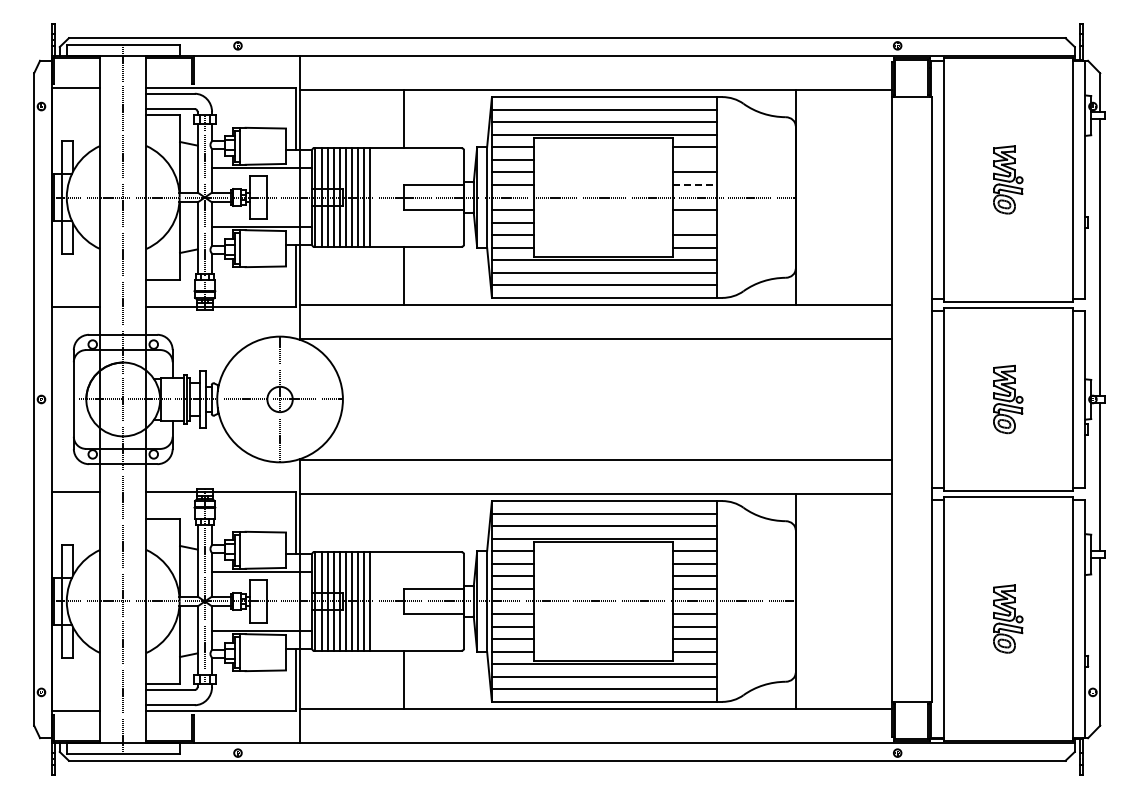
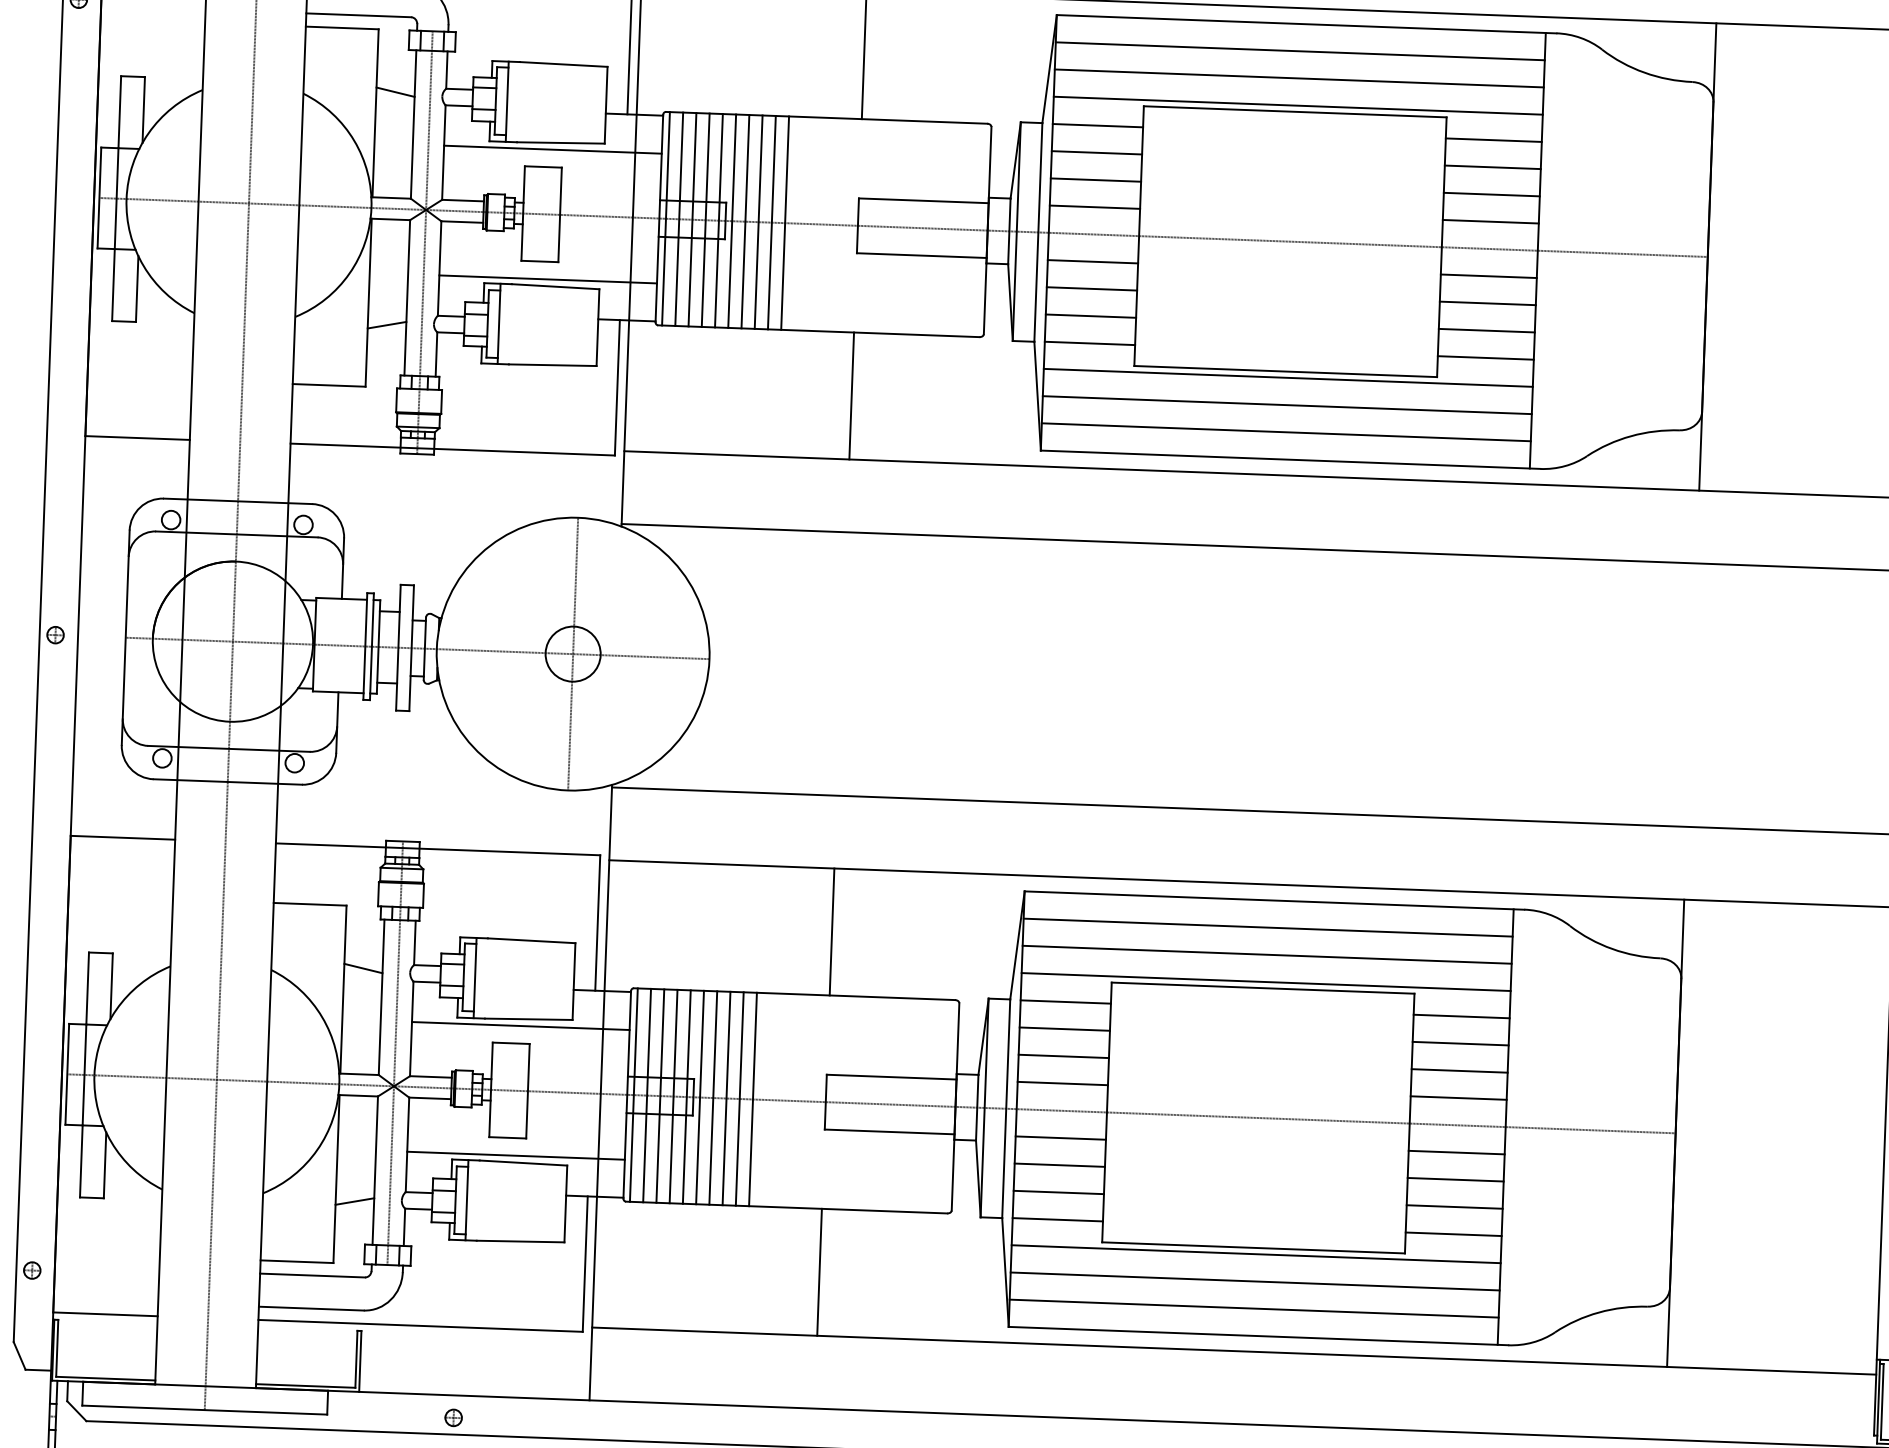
line: (695, 159) -> (1493, 166), added
line: (695, 184) -> (1491, 220), dashed -> solid
line: (695, 222) -> (1488, 303), added
line: (403, 522) -> (831, 930), added

